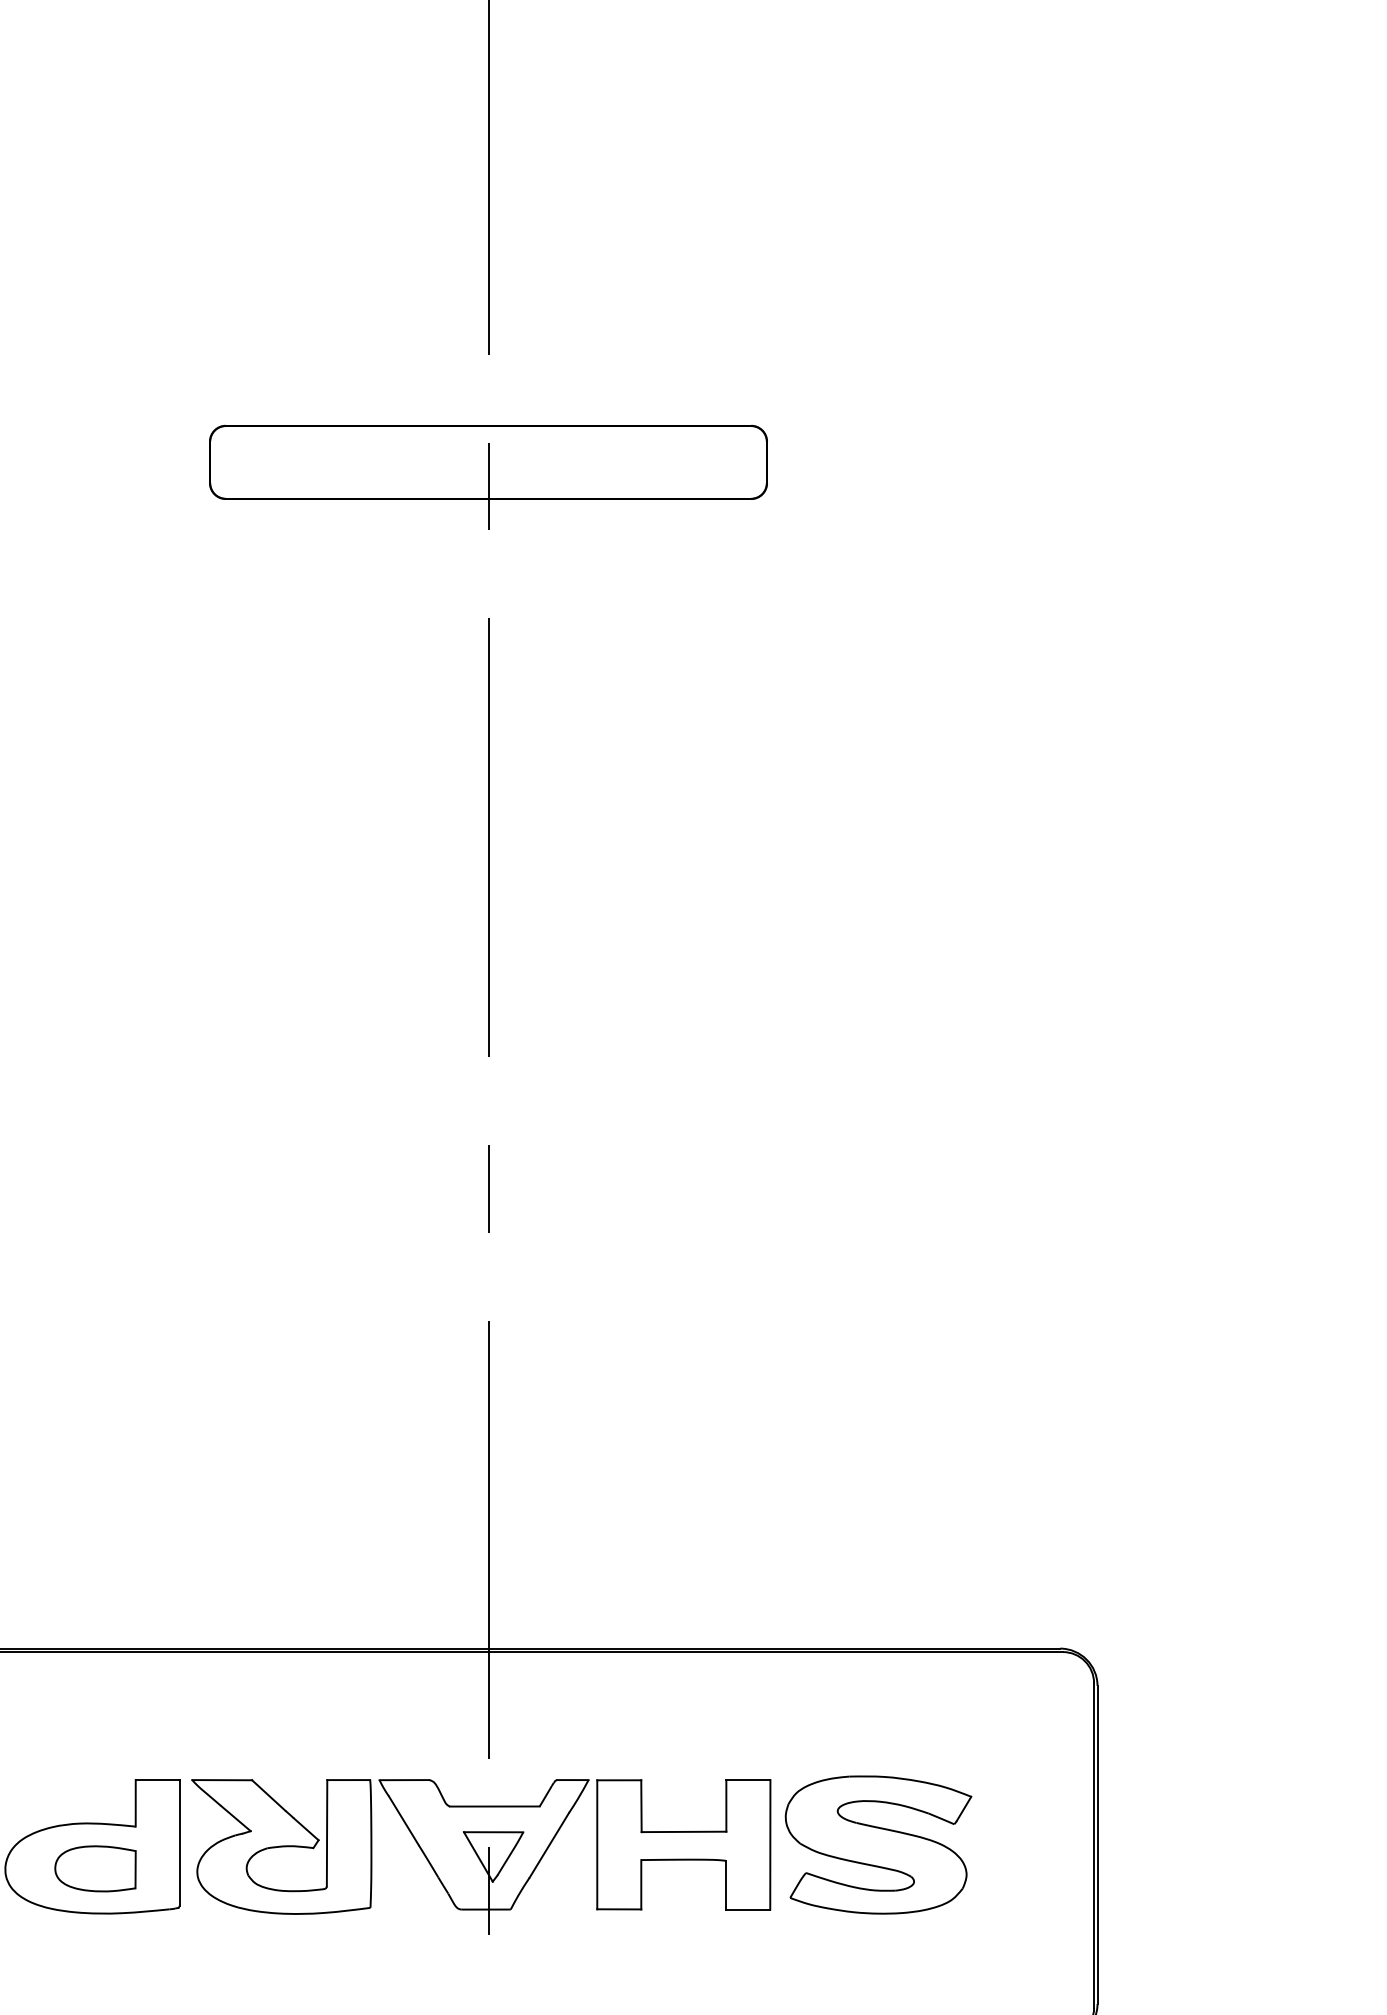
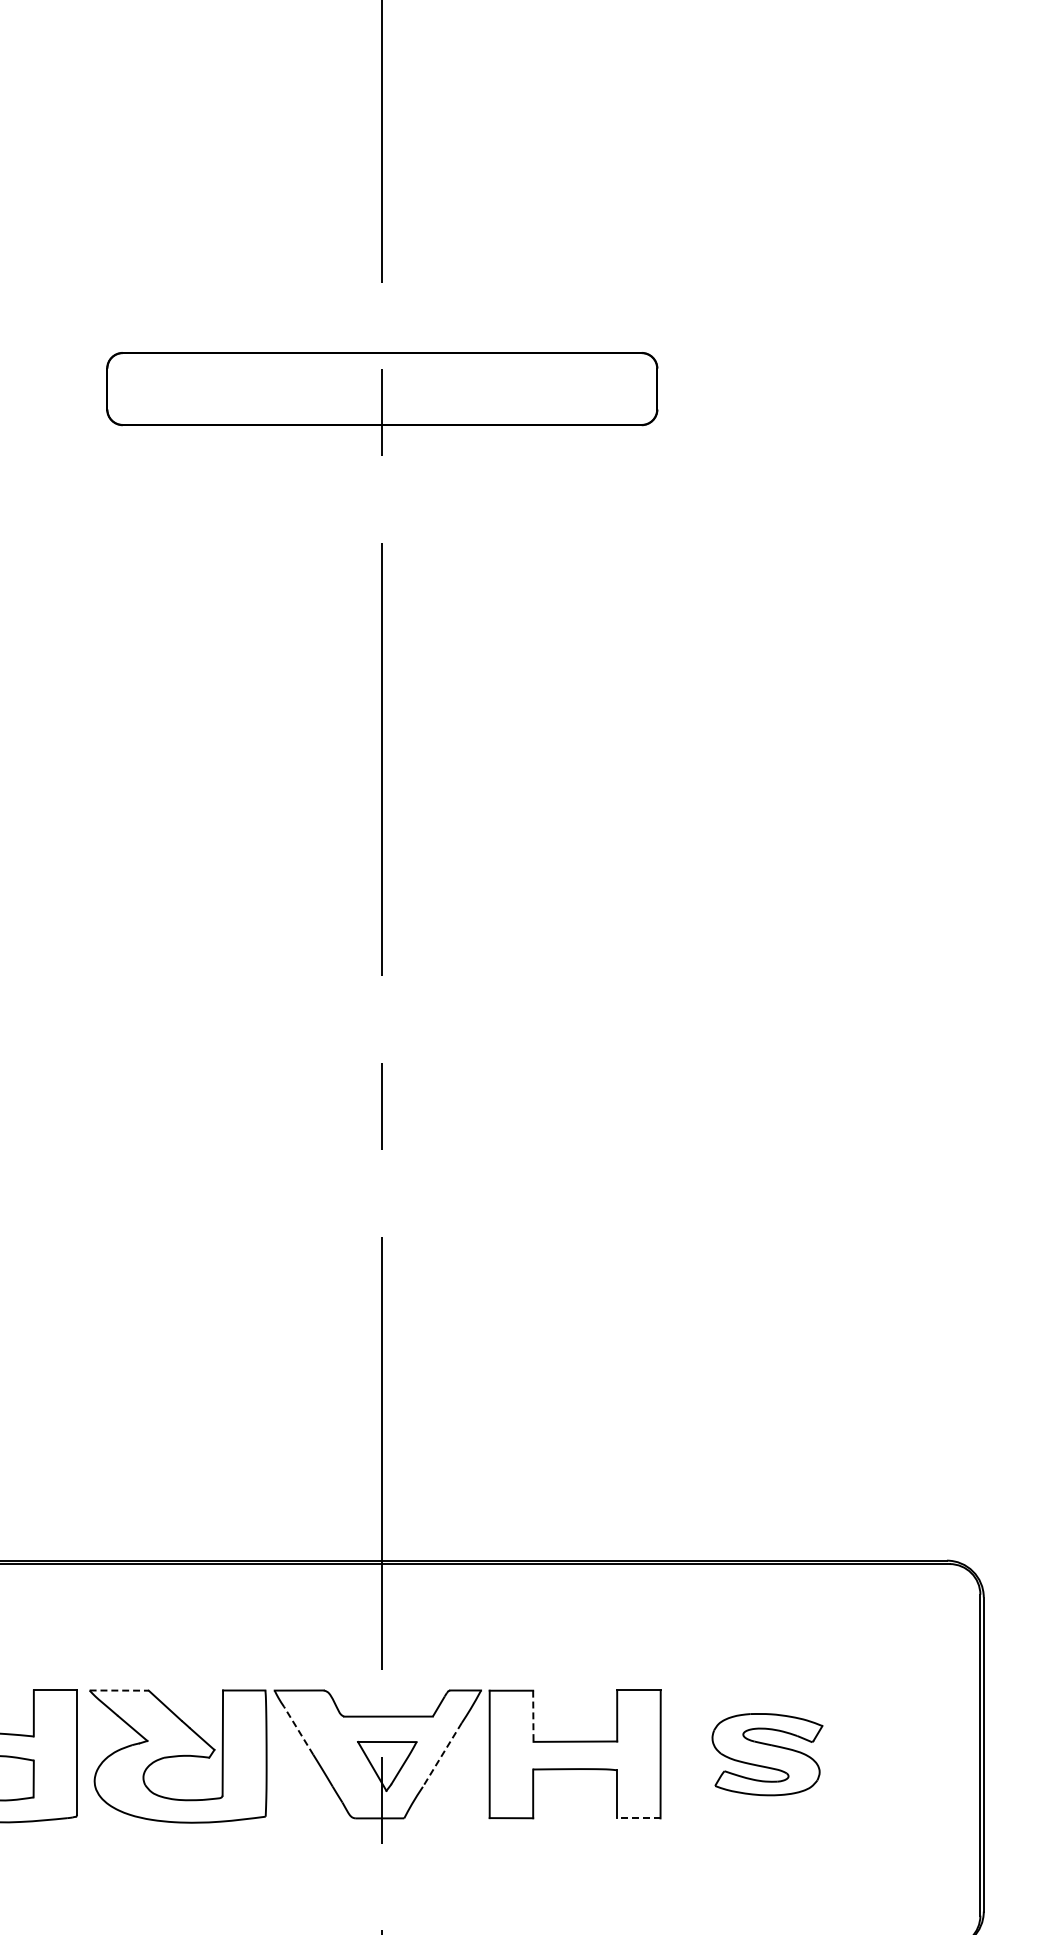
line: (222, 1780) -> (119, 1690), solid -> dashed
line: (641, 1806) -> (533, 1716), solid -> dashed
line: (403, 1820) -> (298, 1730), solid -> dashed
part: (878, 1844) -> (767, 1754), size x0.6
line: (549, 1845) -> (442, 1755), solid -> dashed
line: (748, 1909) -> (639, 1818), solid -> dashed

